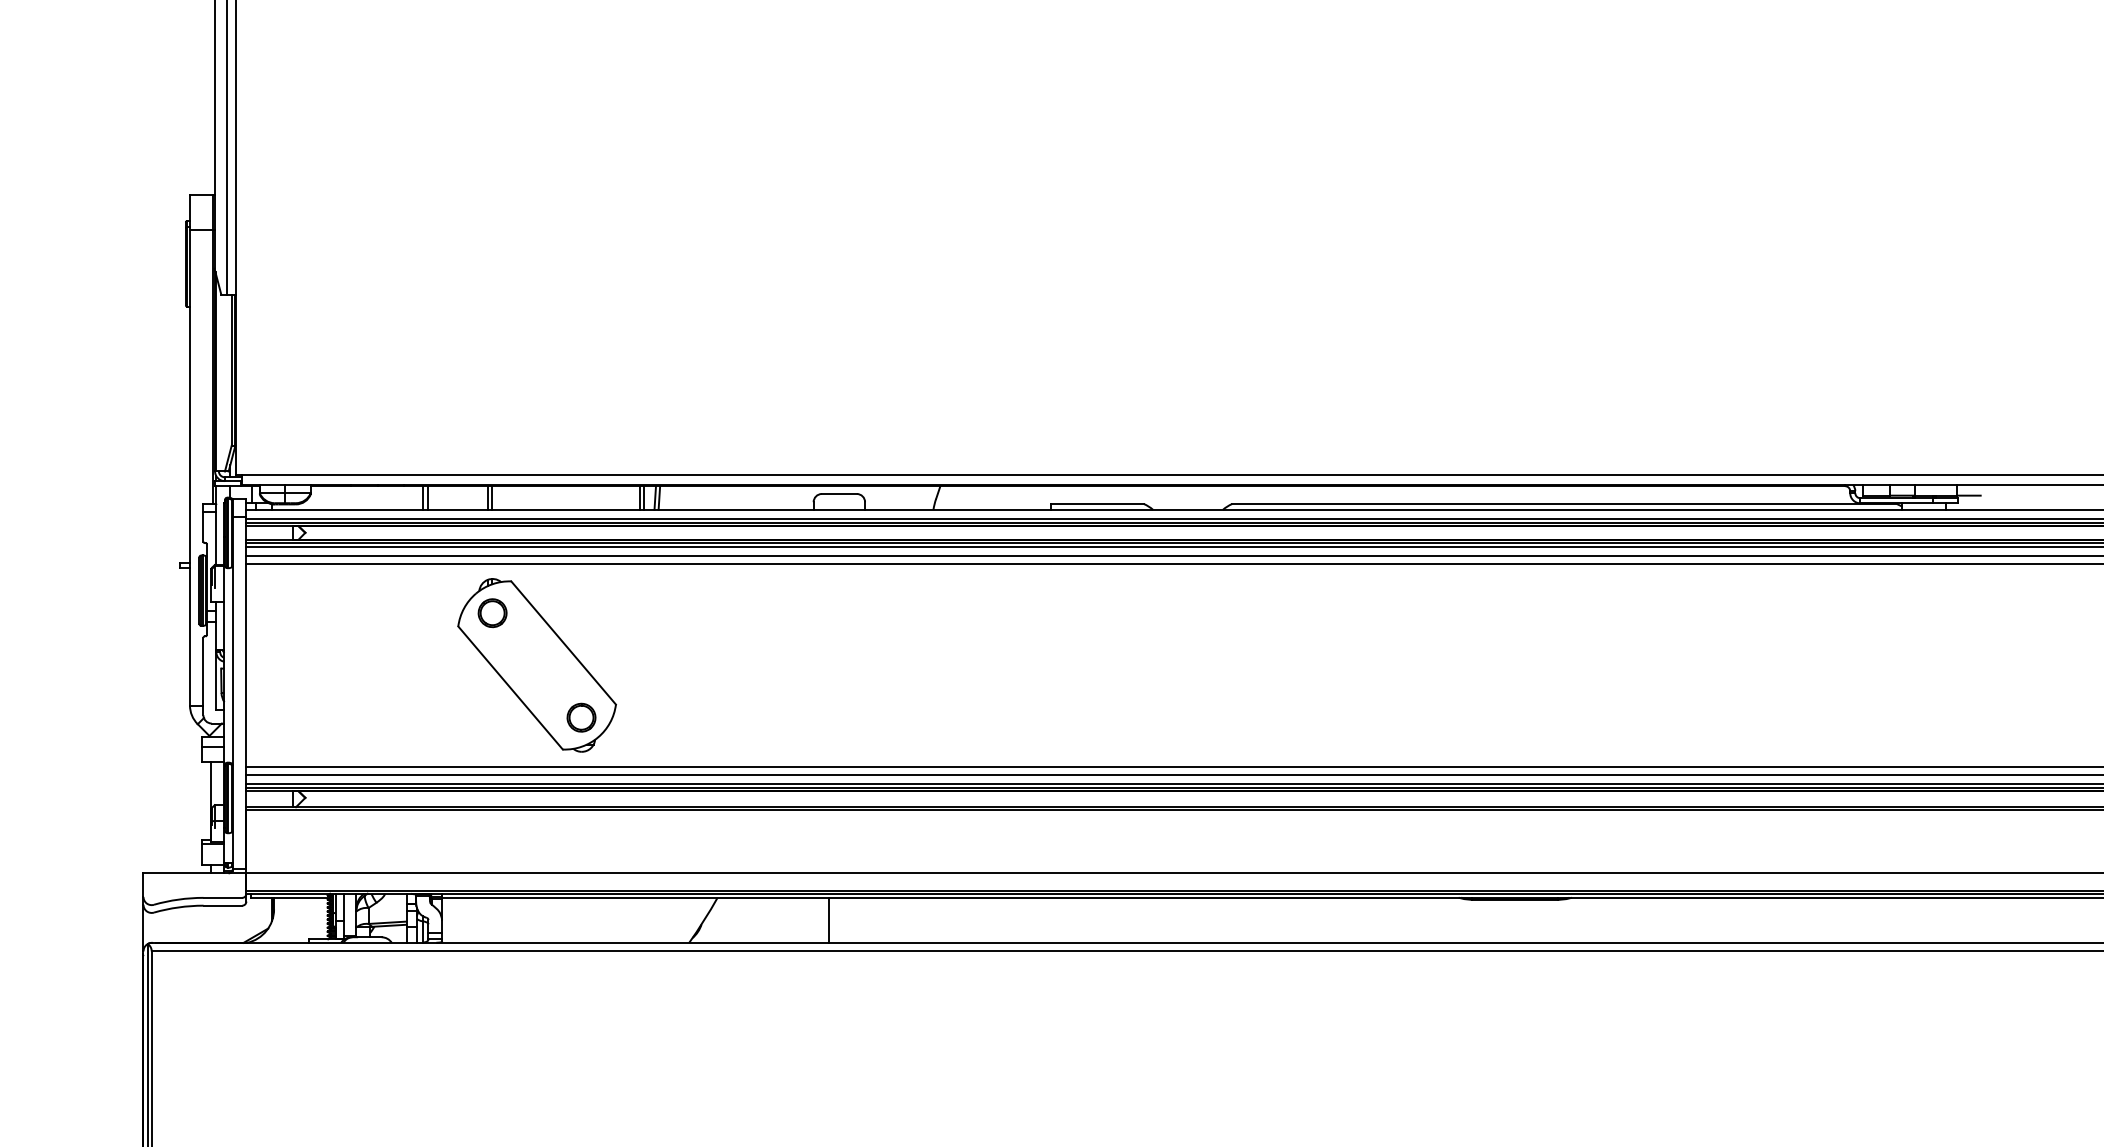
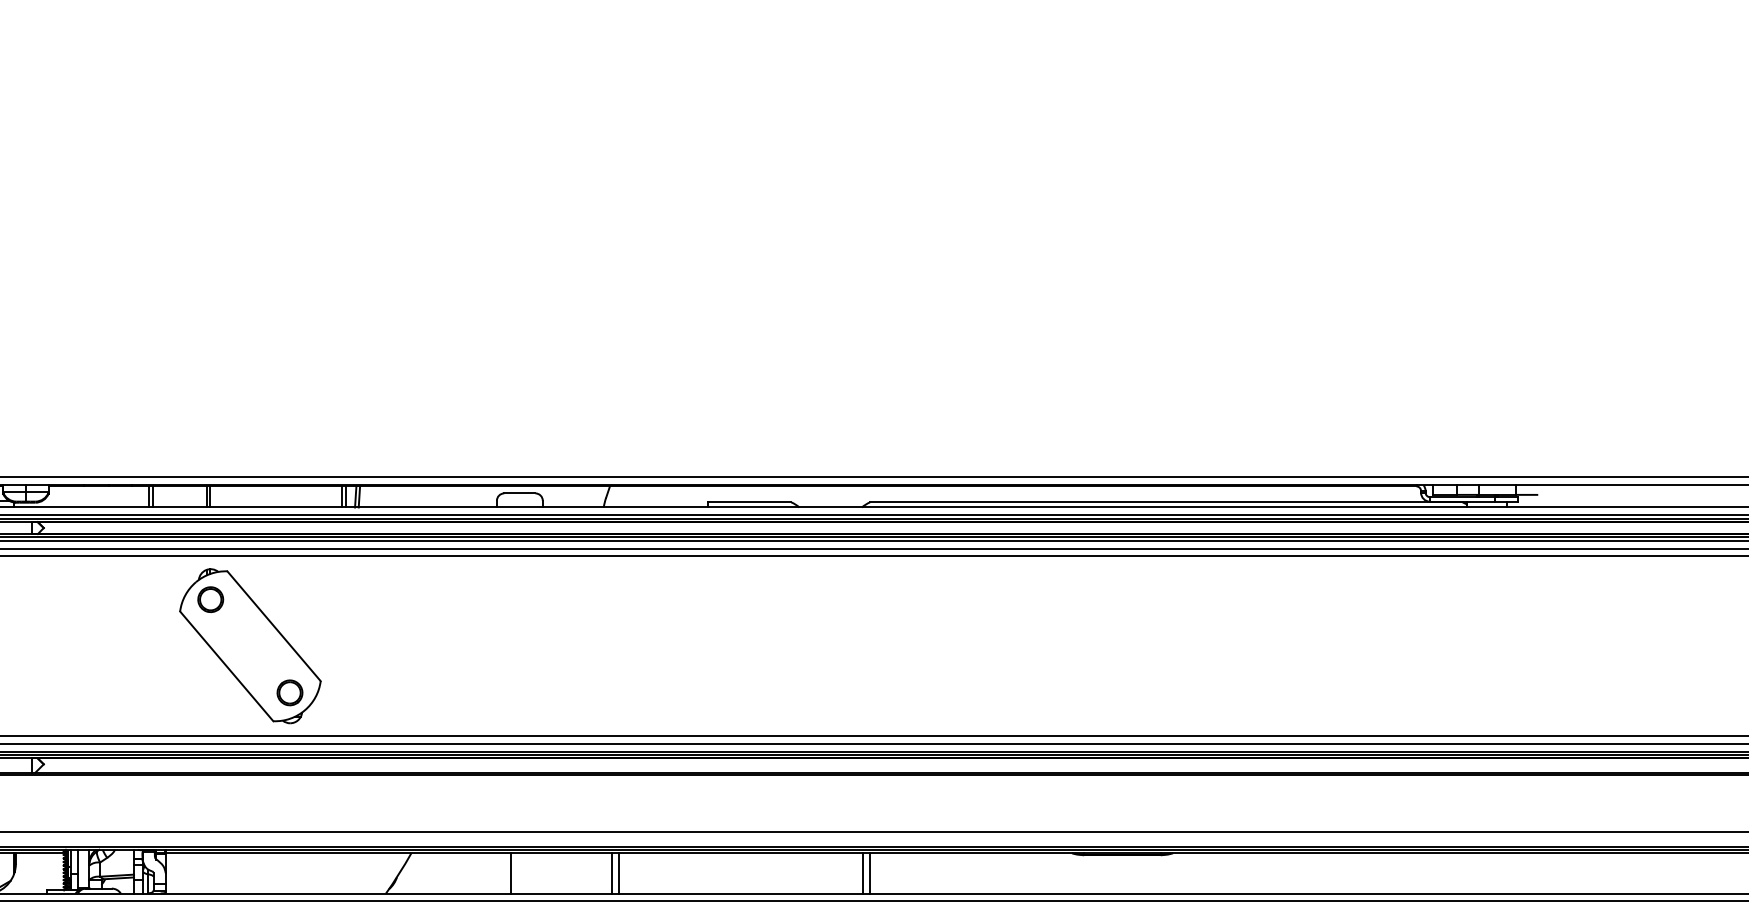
line: (942, 919) -> (611, 872), added
line: (950, 919) -> (618, 872), added
line: (1224, 919) -> (863, 872), added
line: (1232, 919) -> (870, 872), added

